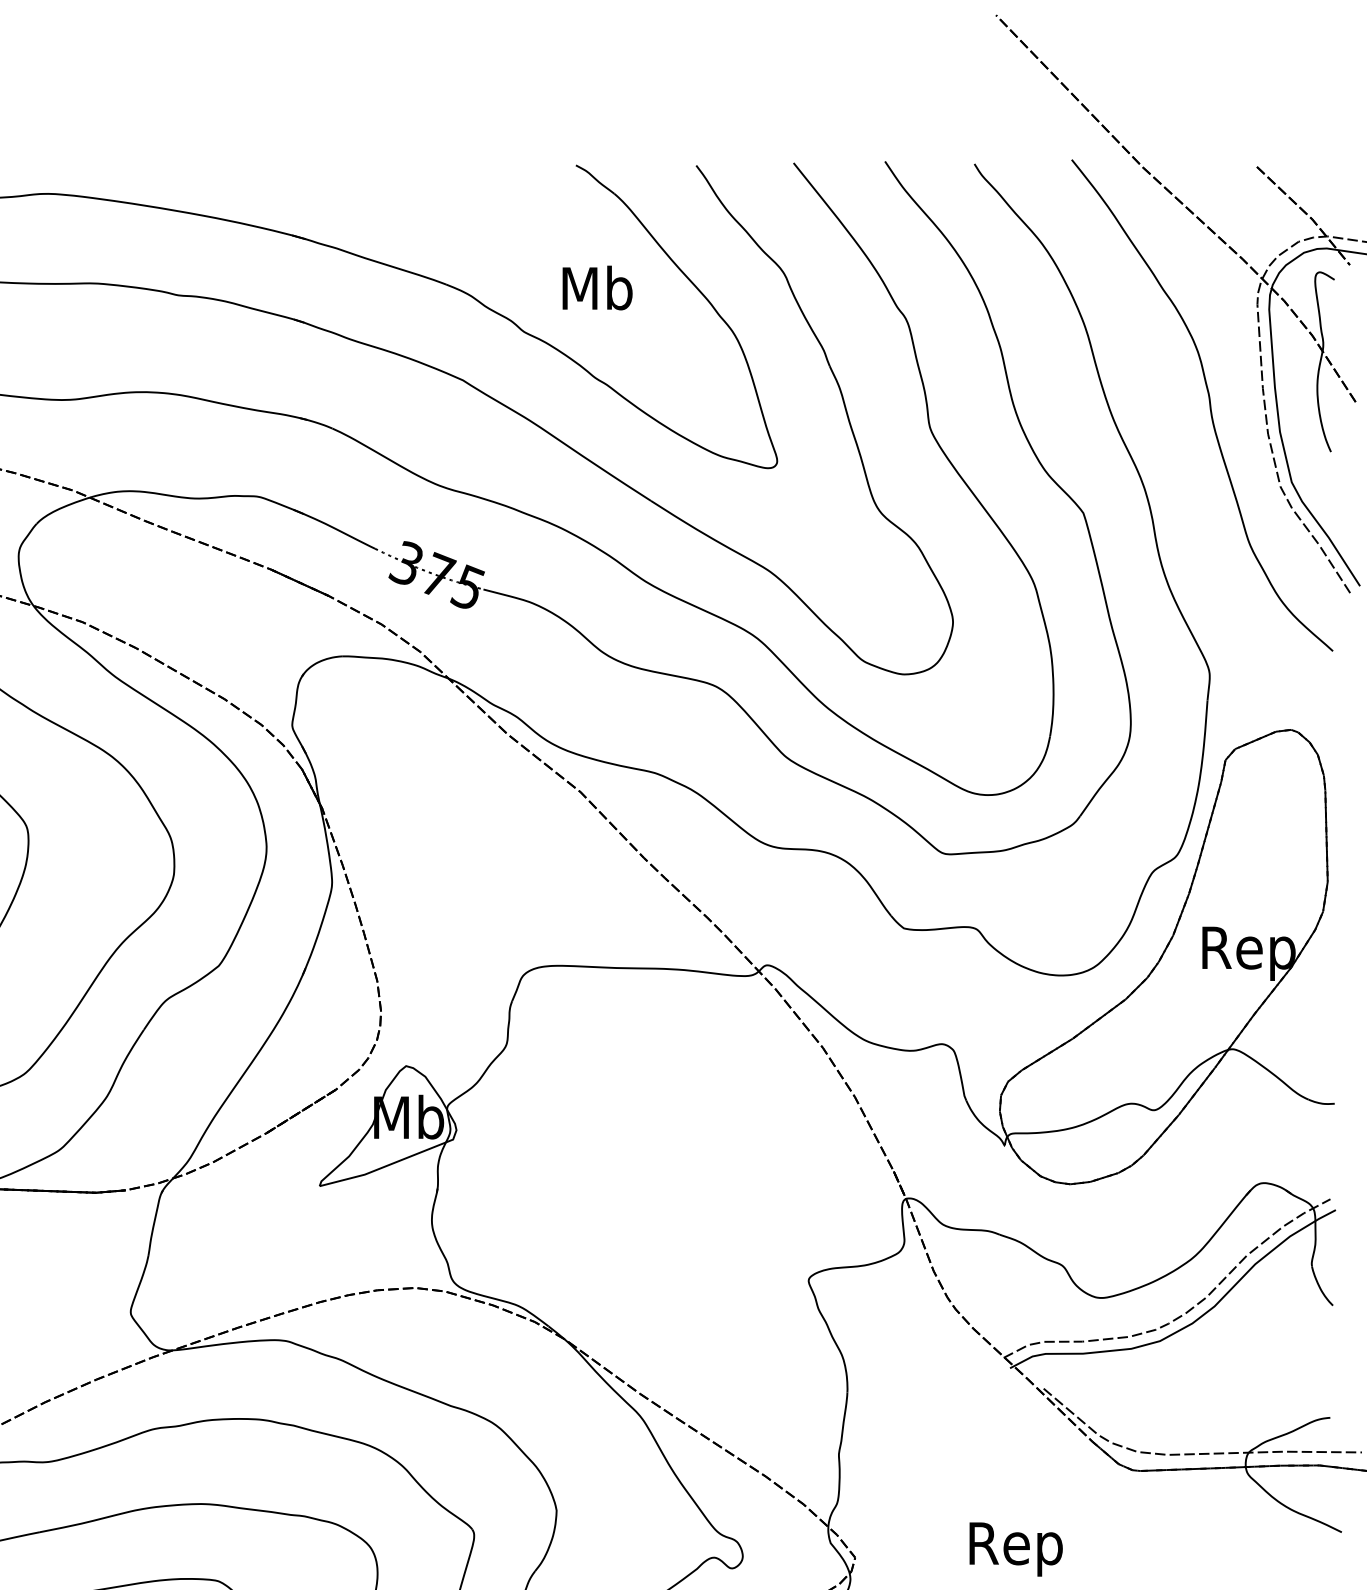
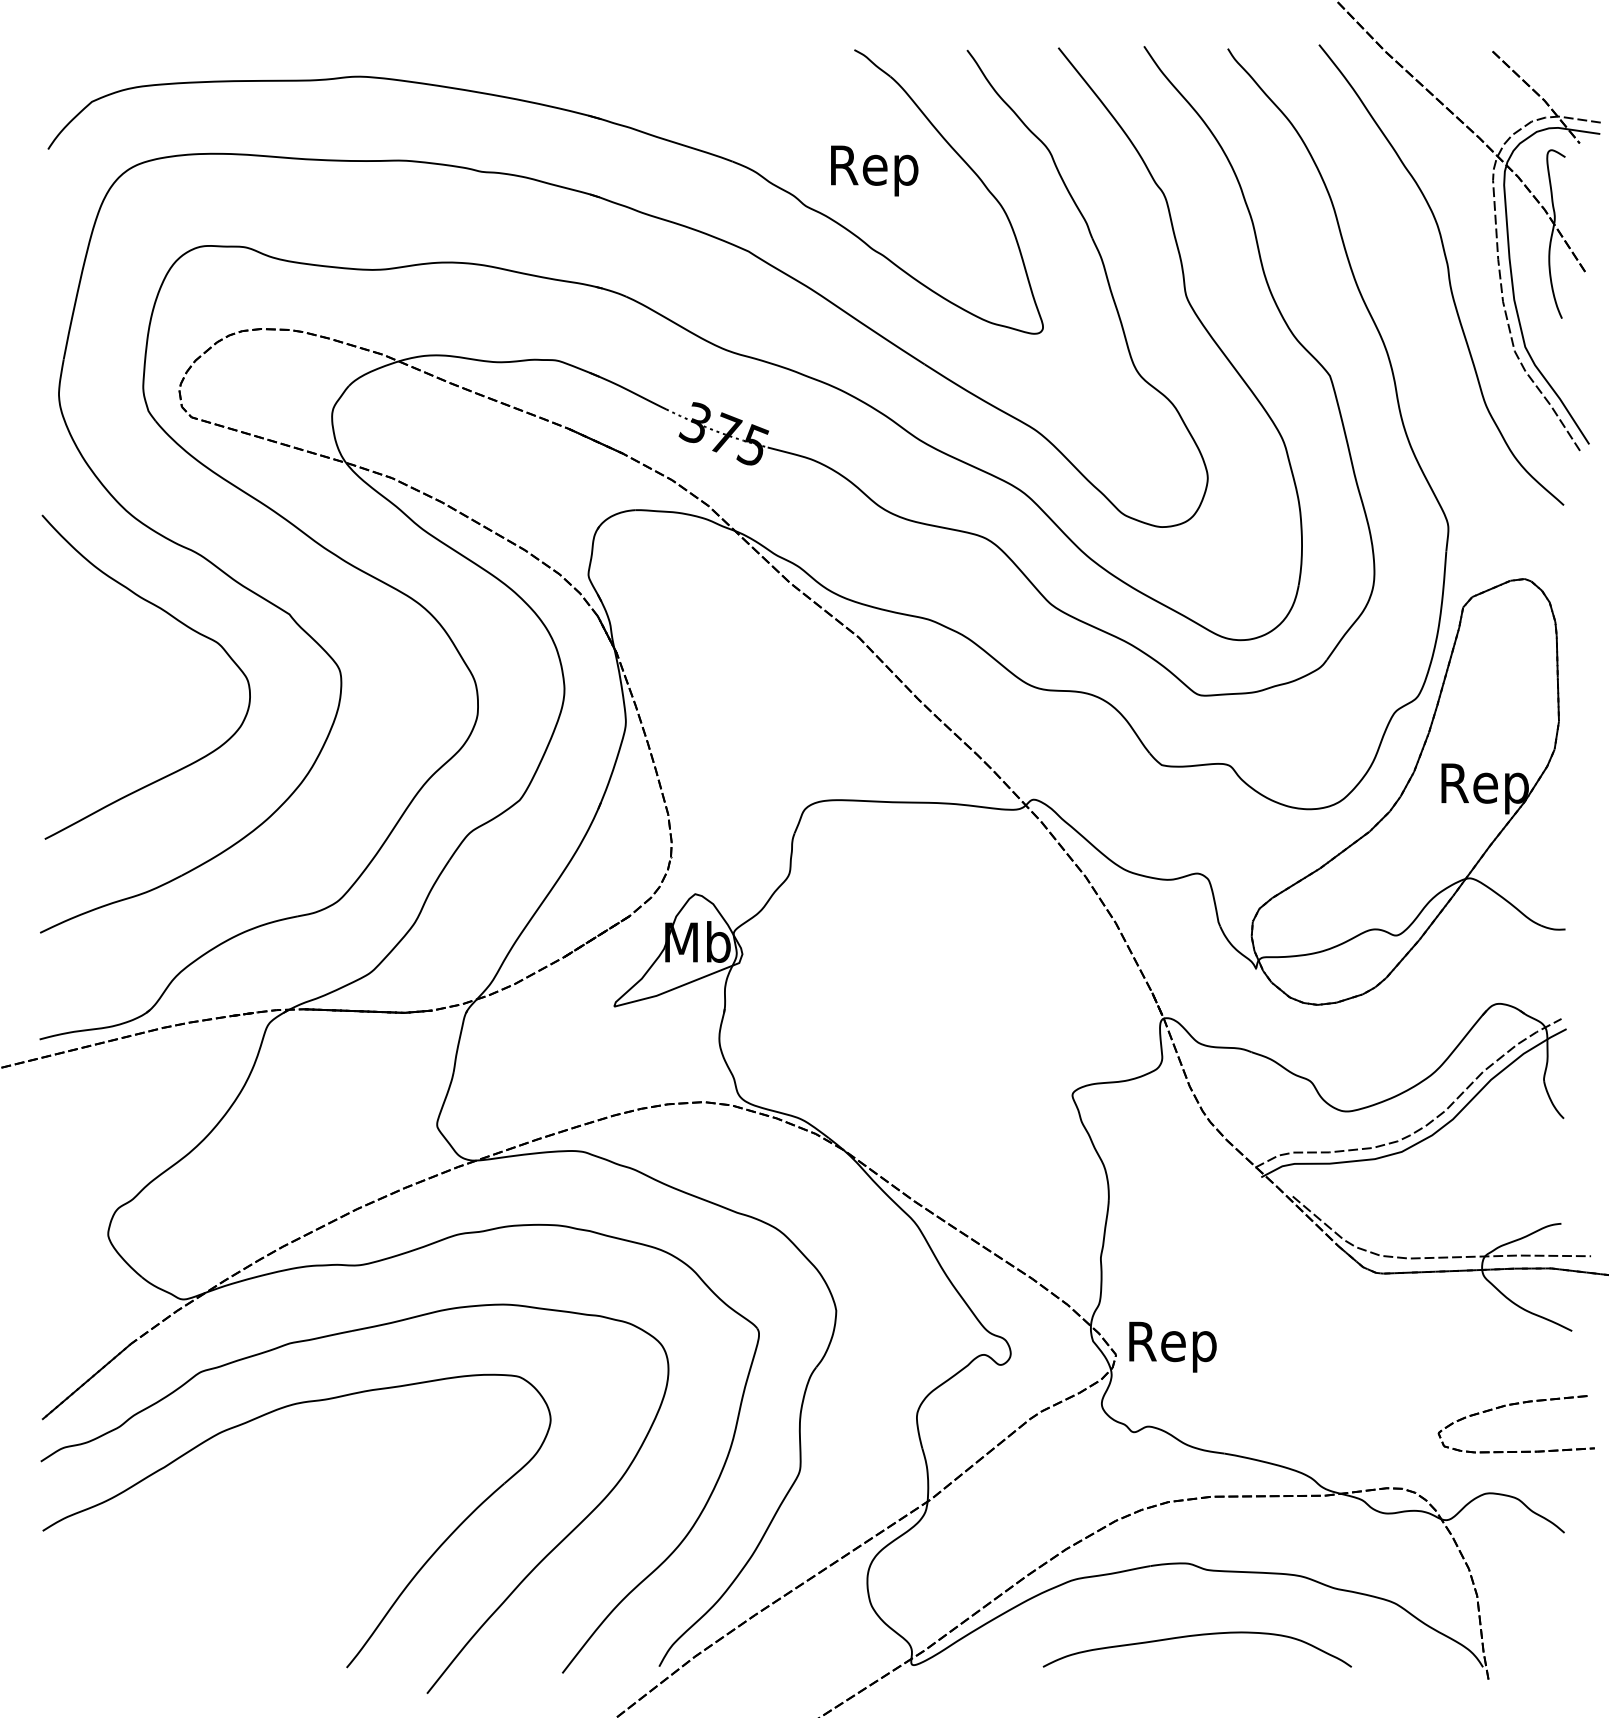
text: (597, 293) -> (874, 170), Mb -> Rep
text: (1015, 1548) -> (1172, 1346), moved

